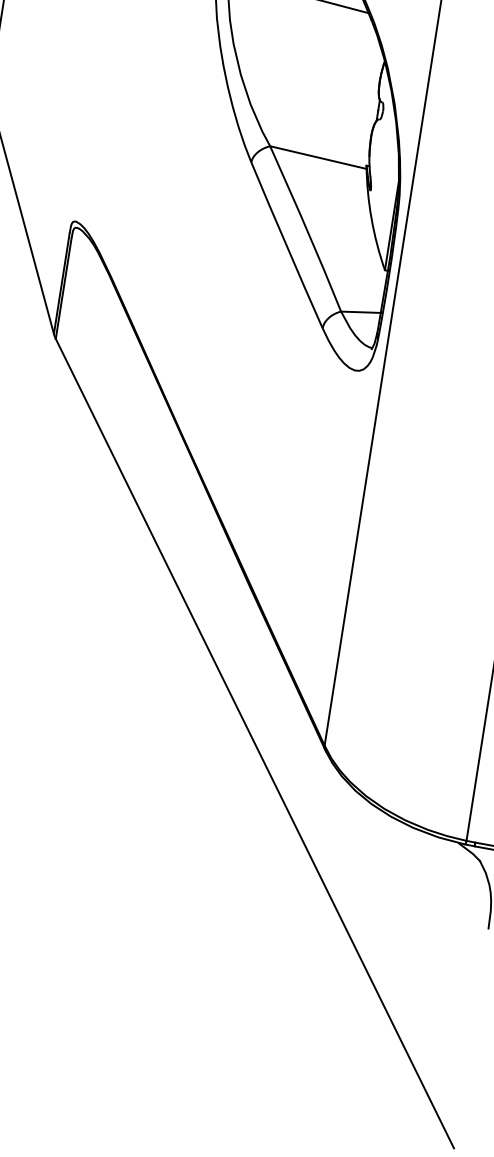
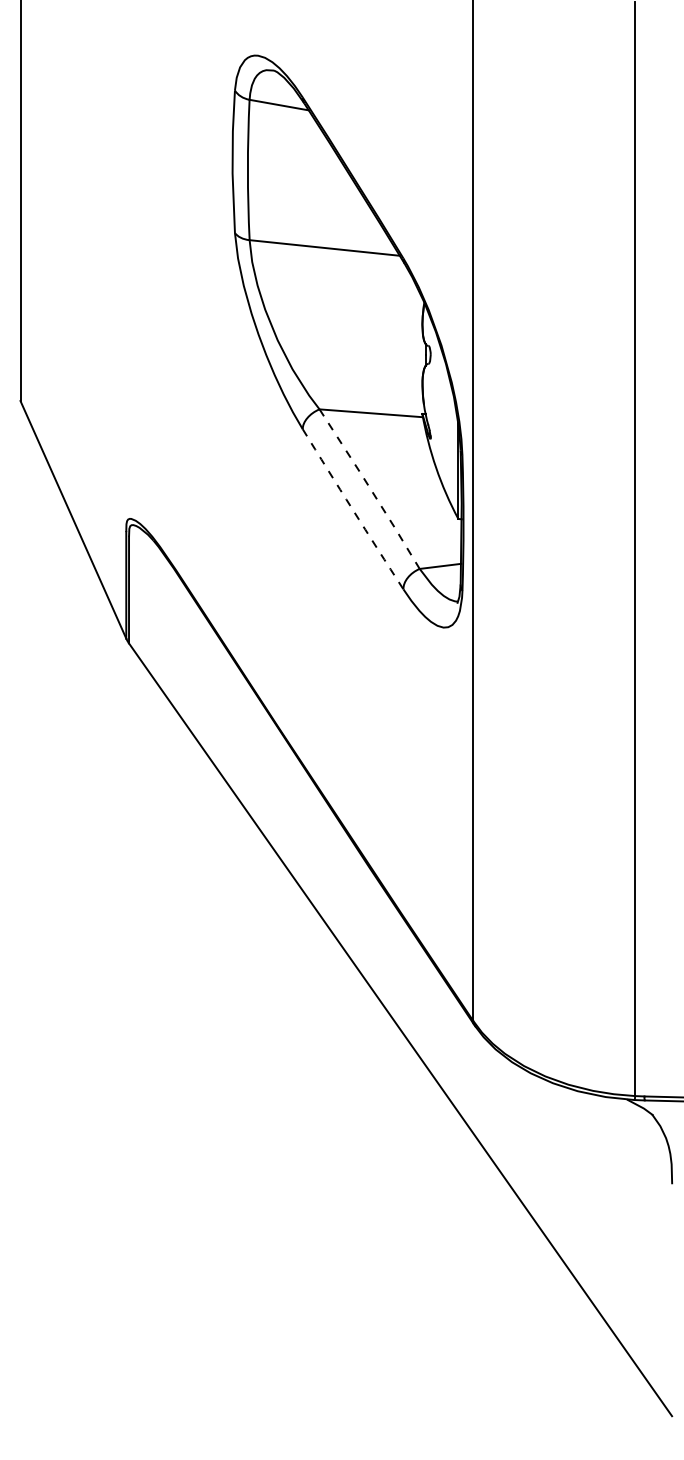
line: (306, 228) -> (370, 488), solid -> dashed
arc: (286, 245) -> (352, 509), solid -> dashed

